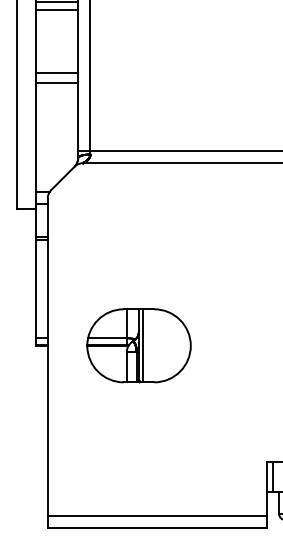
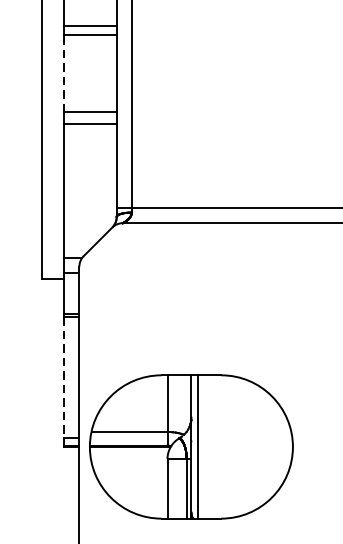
line: (35, 40) -> (64, 72), solid -> dashed
line: (35, 289) -> (64, 378), solid -> dashed
part: (138, 345) -> (190, 446), size x1.6

